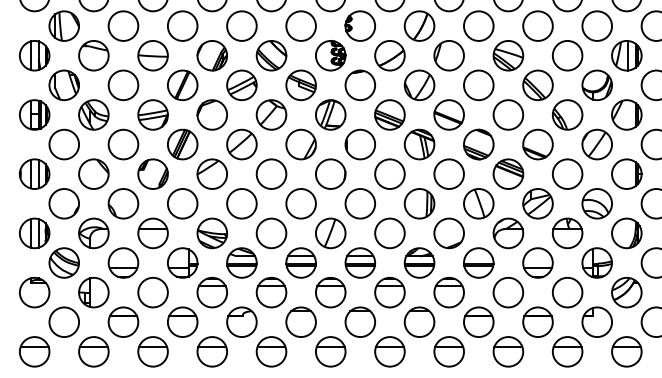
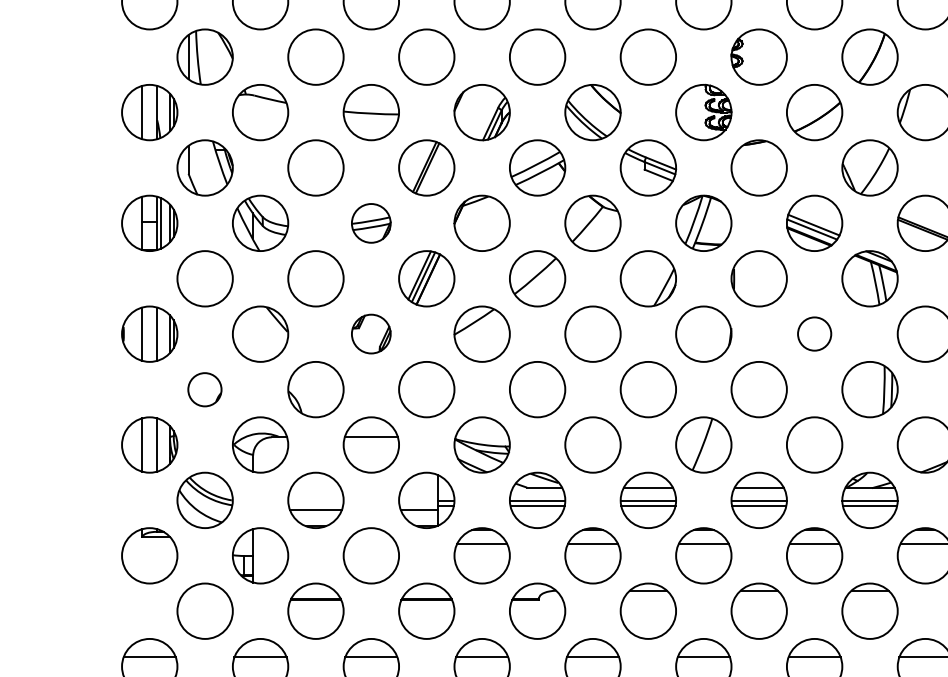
part: (152, 114) -> (370, 222), size x0.7
part: (152, 173) -> (370, 332), size x0.7
circle: (389, 173) -> (813, 332), size x0.6
circle: (63, 203) -> (203, 389), size x0.6

